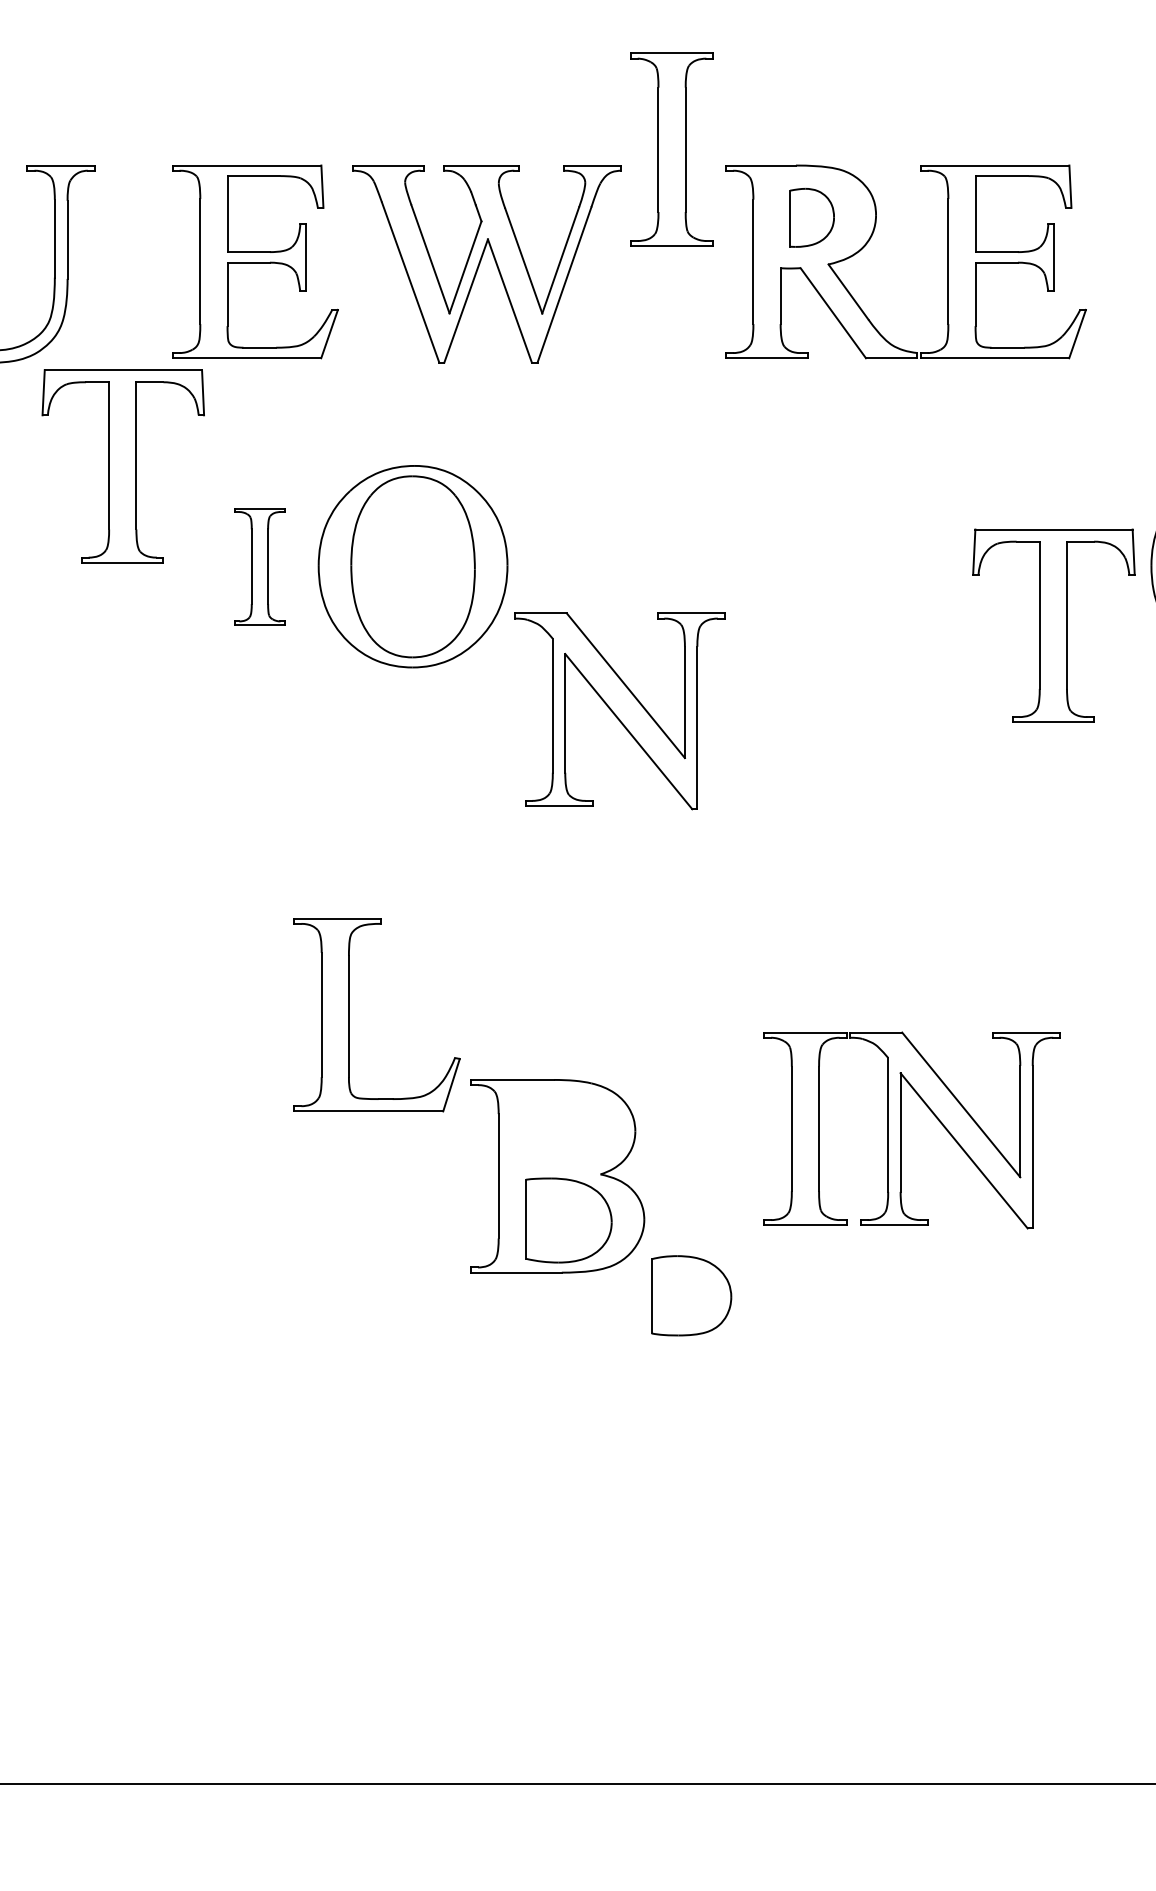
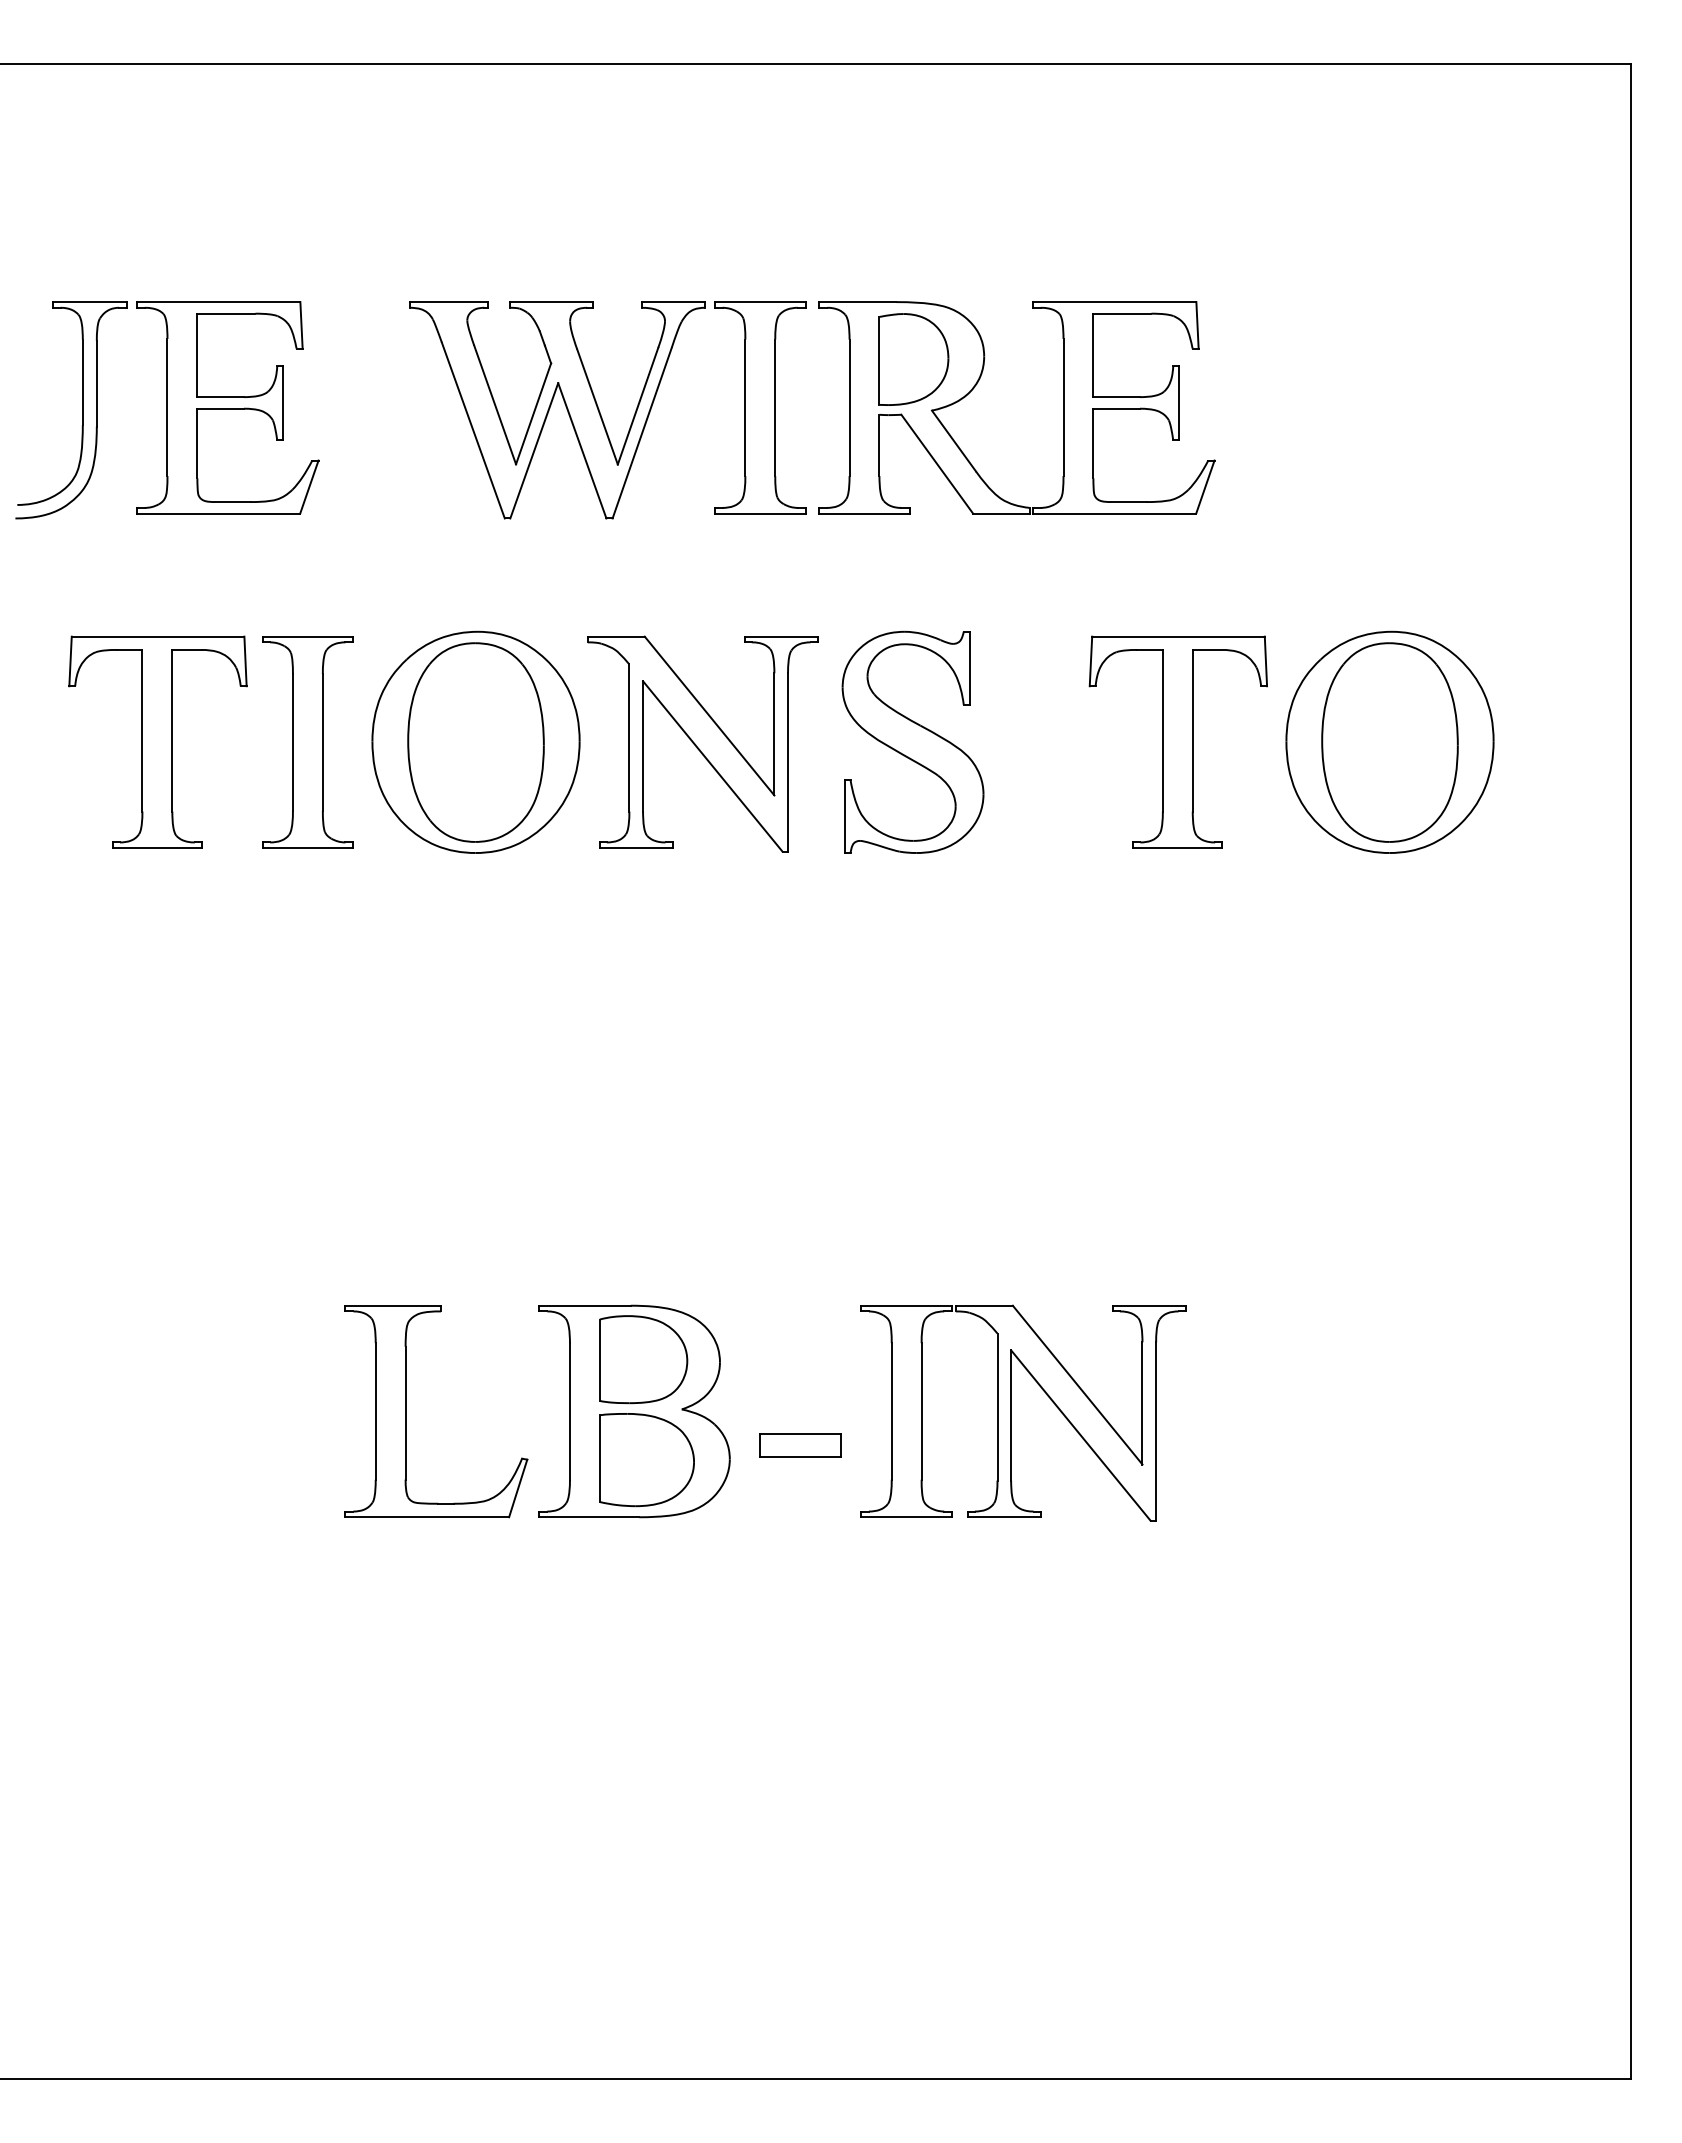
part: (672, 149) -> (760, 407), moved
part: (811, 217) -> (913, 359), size x1.43
part: (254, 261) -> (227, 407), moved
part: (122, 465) -> (157, 741), moved
part: (810, 565) -> (912, 741), added
part: (259, 566) -> (307, 742), size x1.67
part: (1053, 625) -> (1177, 741), moved
part: (619, 710) -> (702, 743), moved
part: (349, 1015) -> (406, 1411), moved
part: (900, 1129) -> (1011, 1412), moved
part: (708, 1207) -> (800, 1445), added
part: (691, 1295) -> (643, 1359), moved

